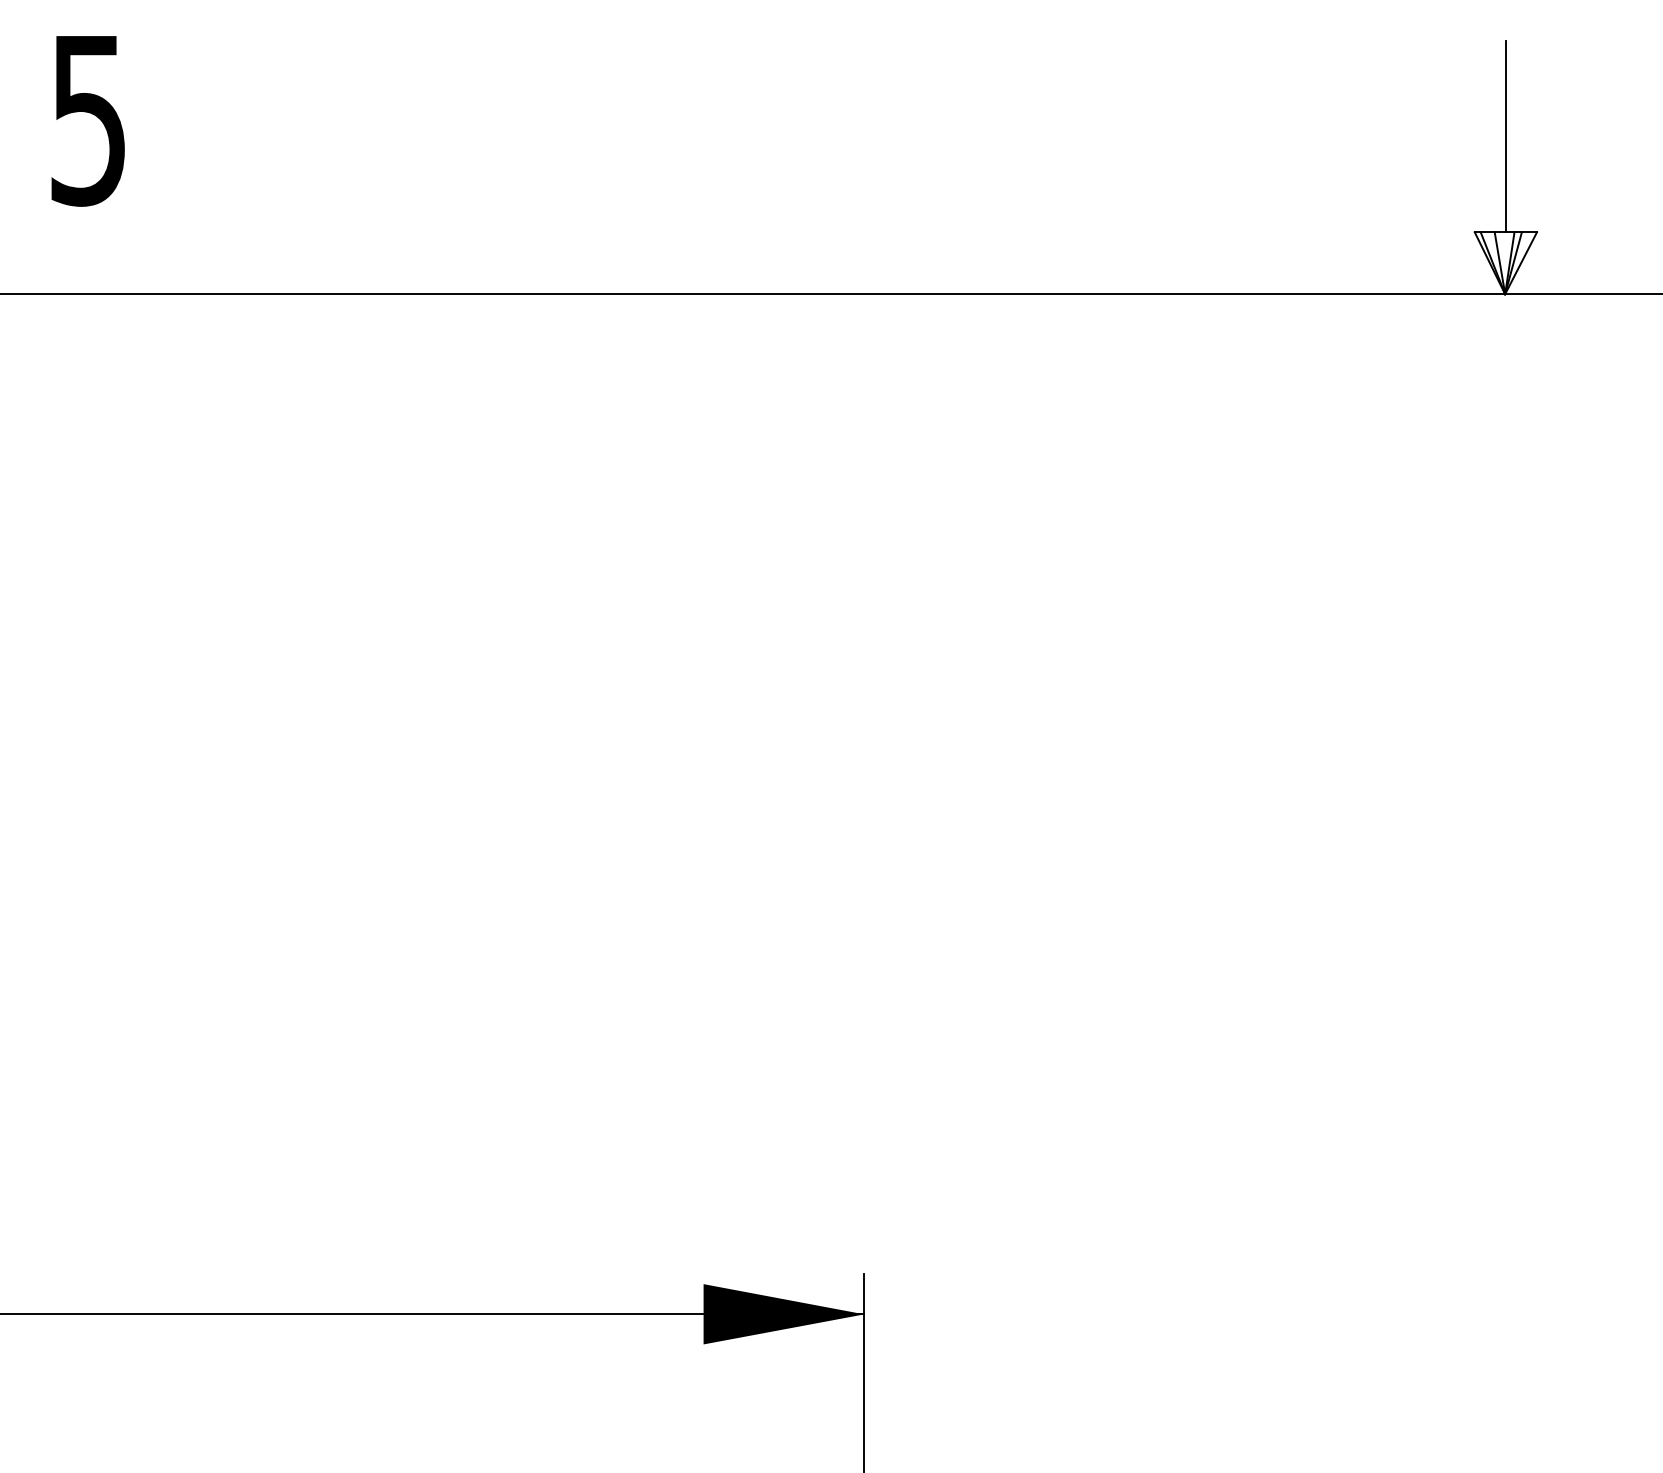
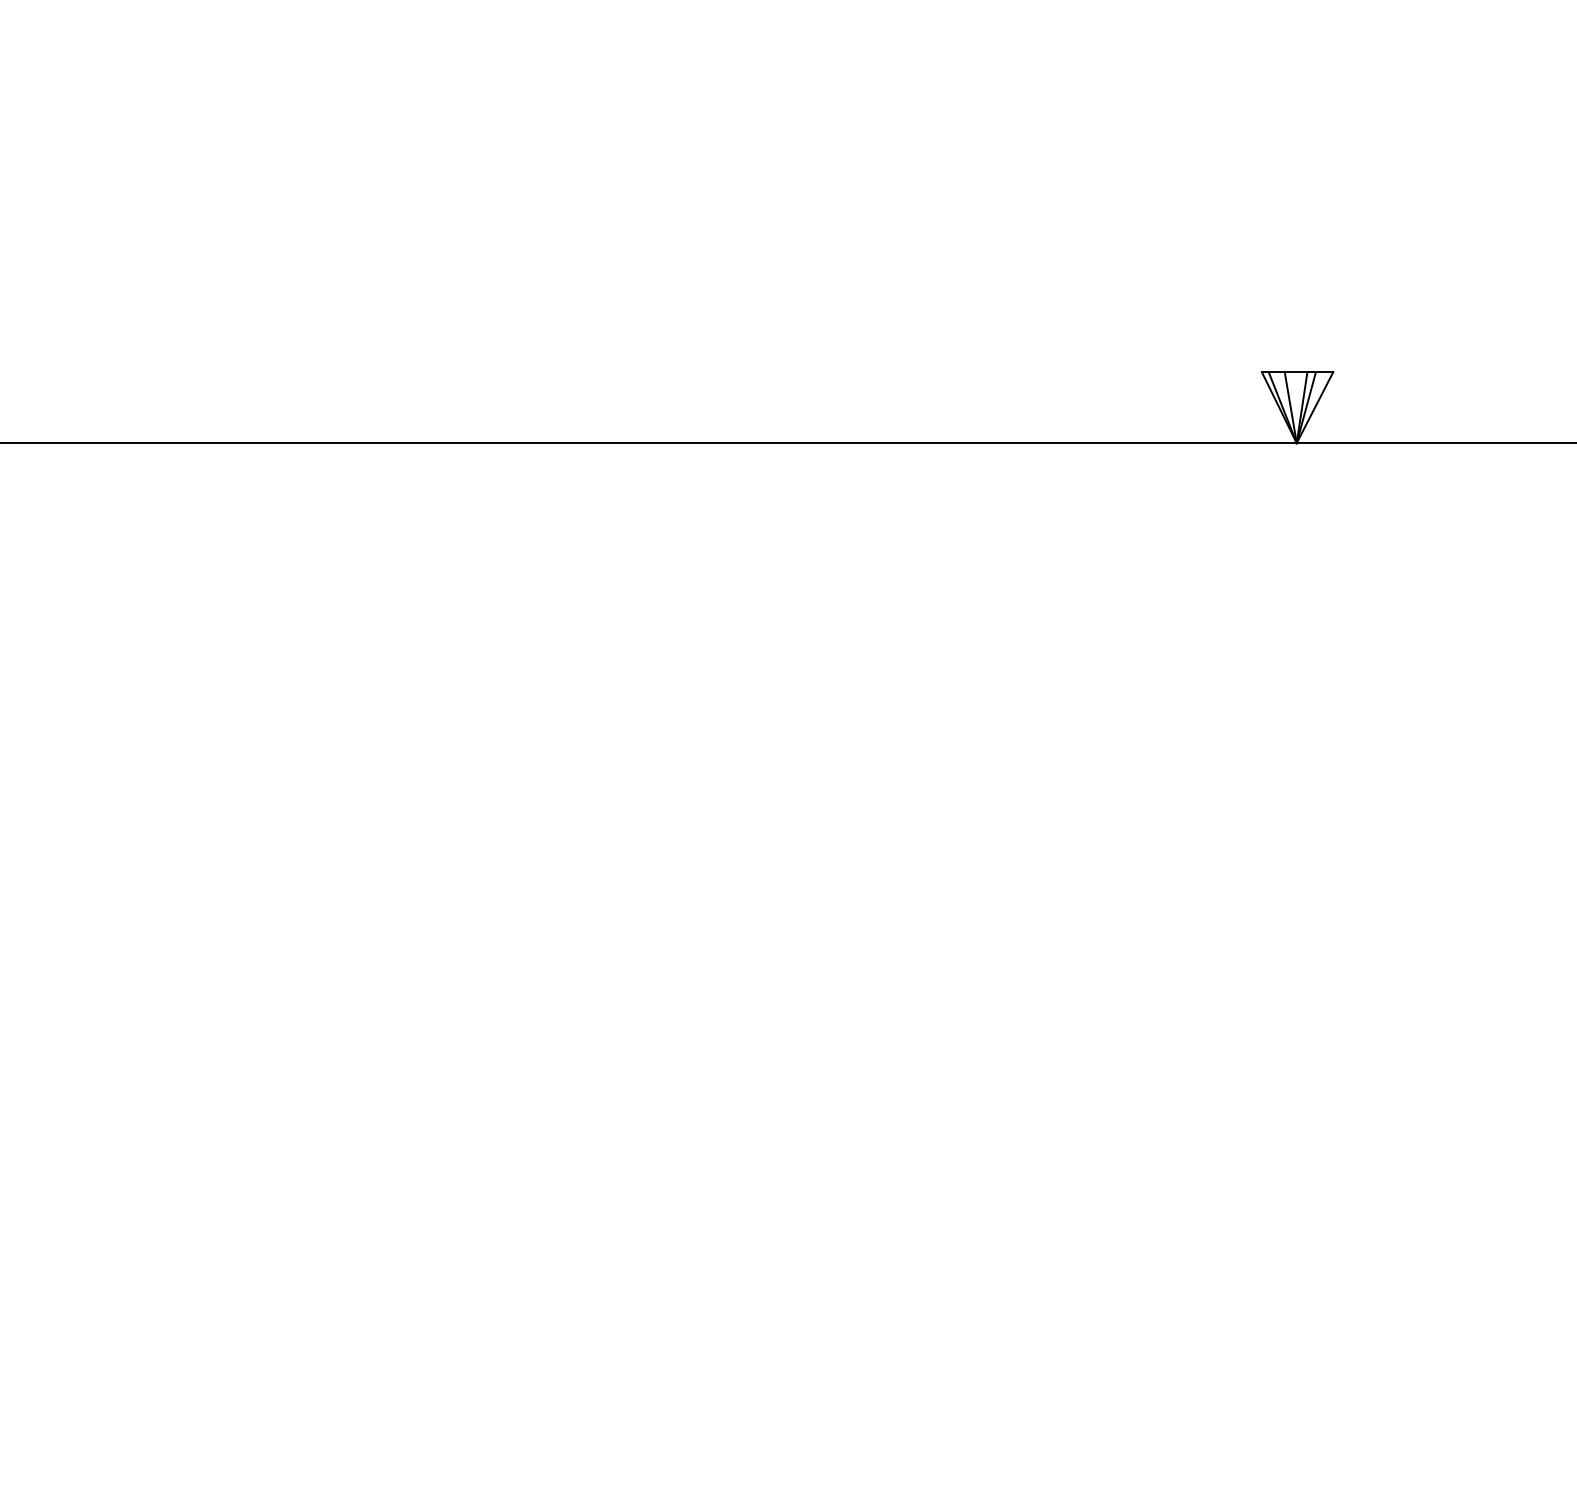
line: (1505, 136) -> (1297, 262), removed

